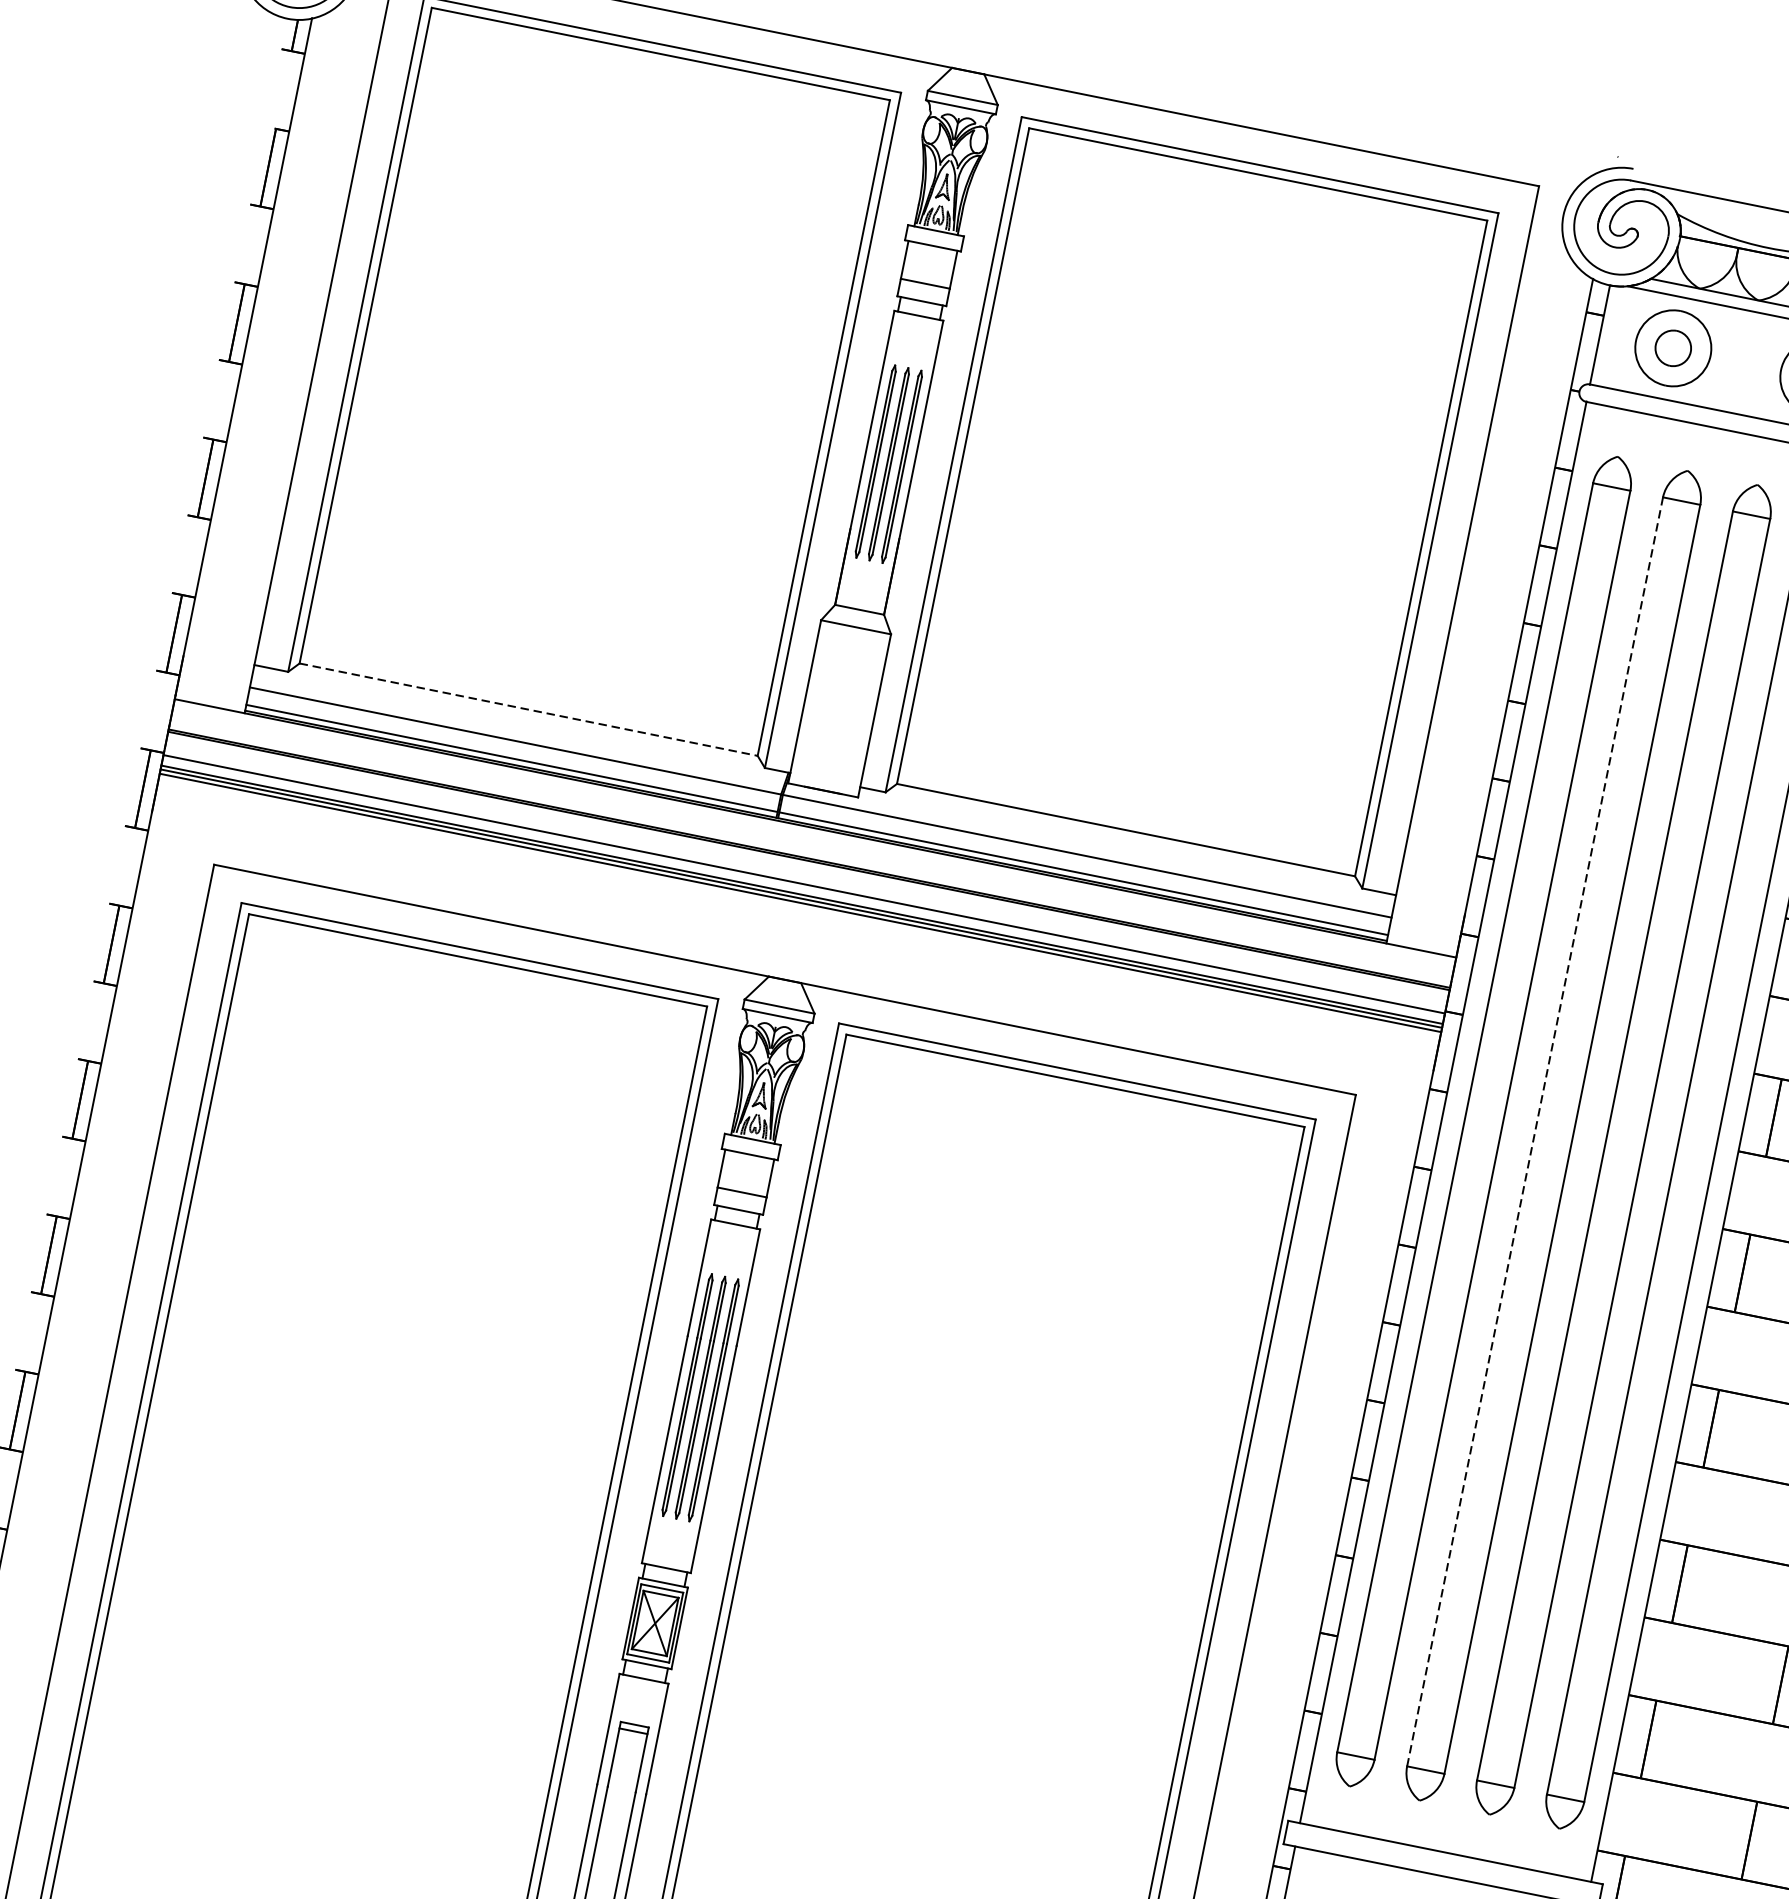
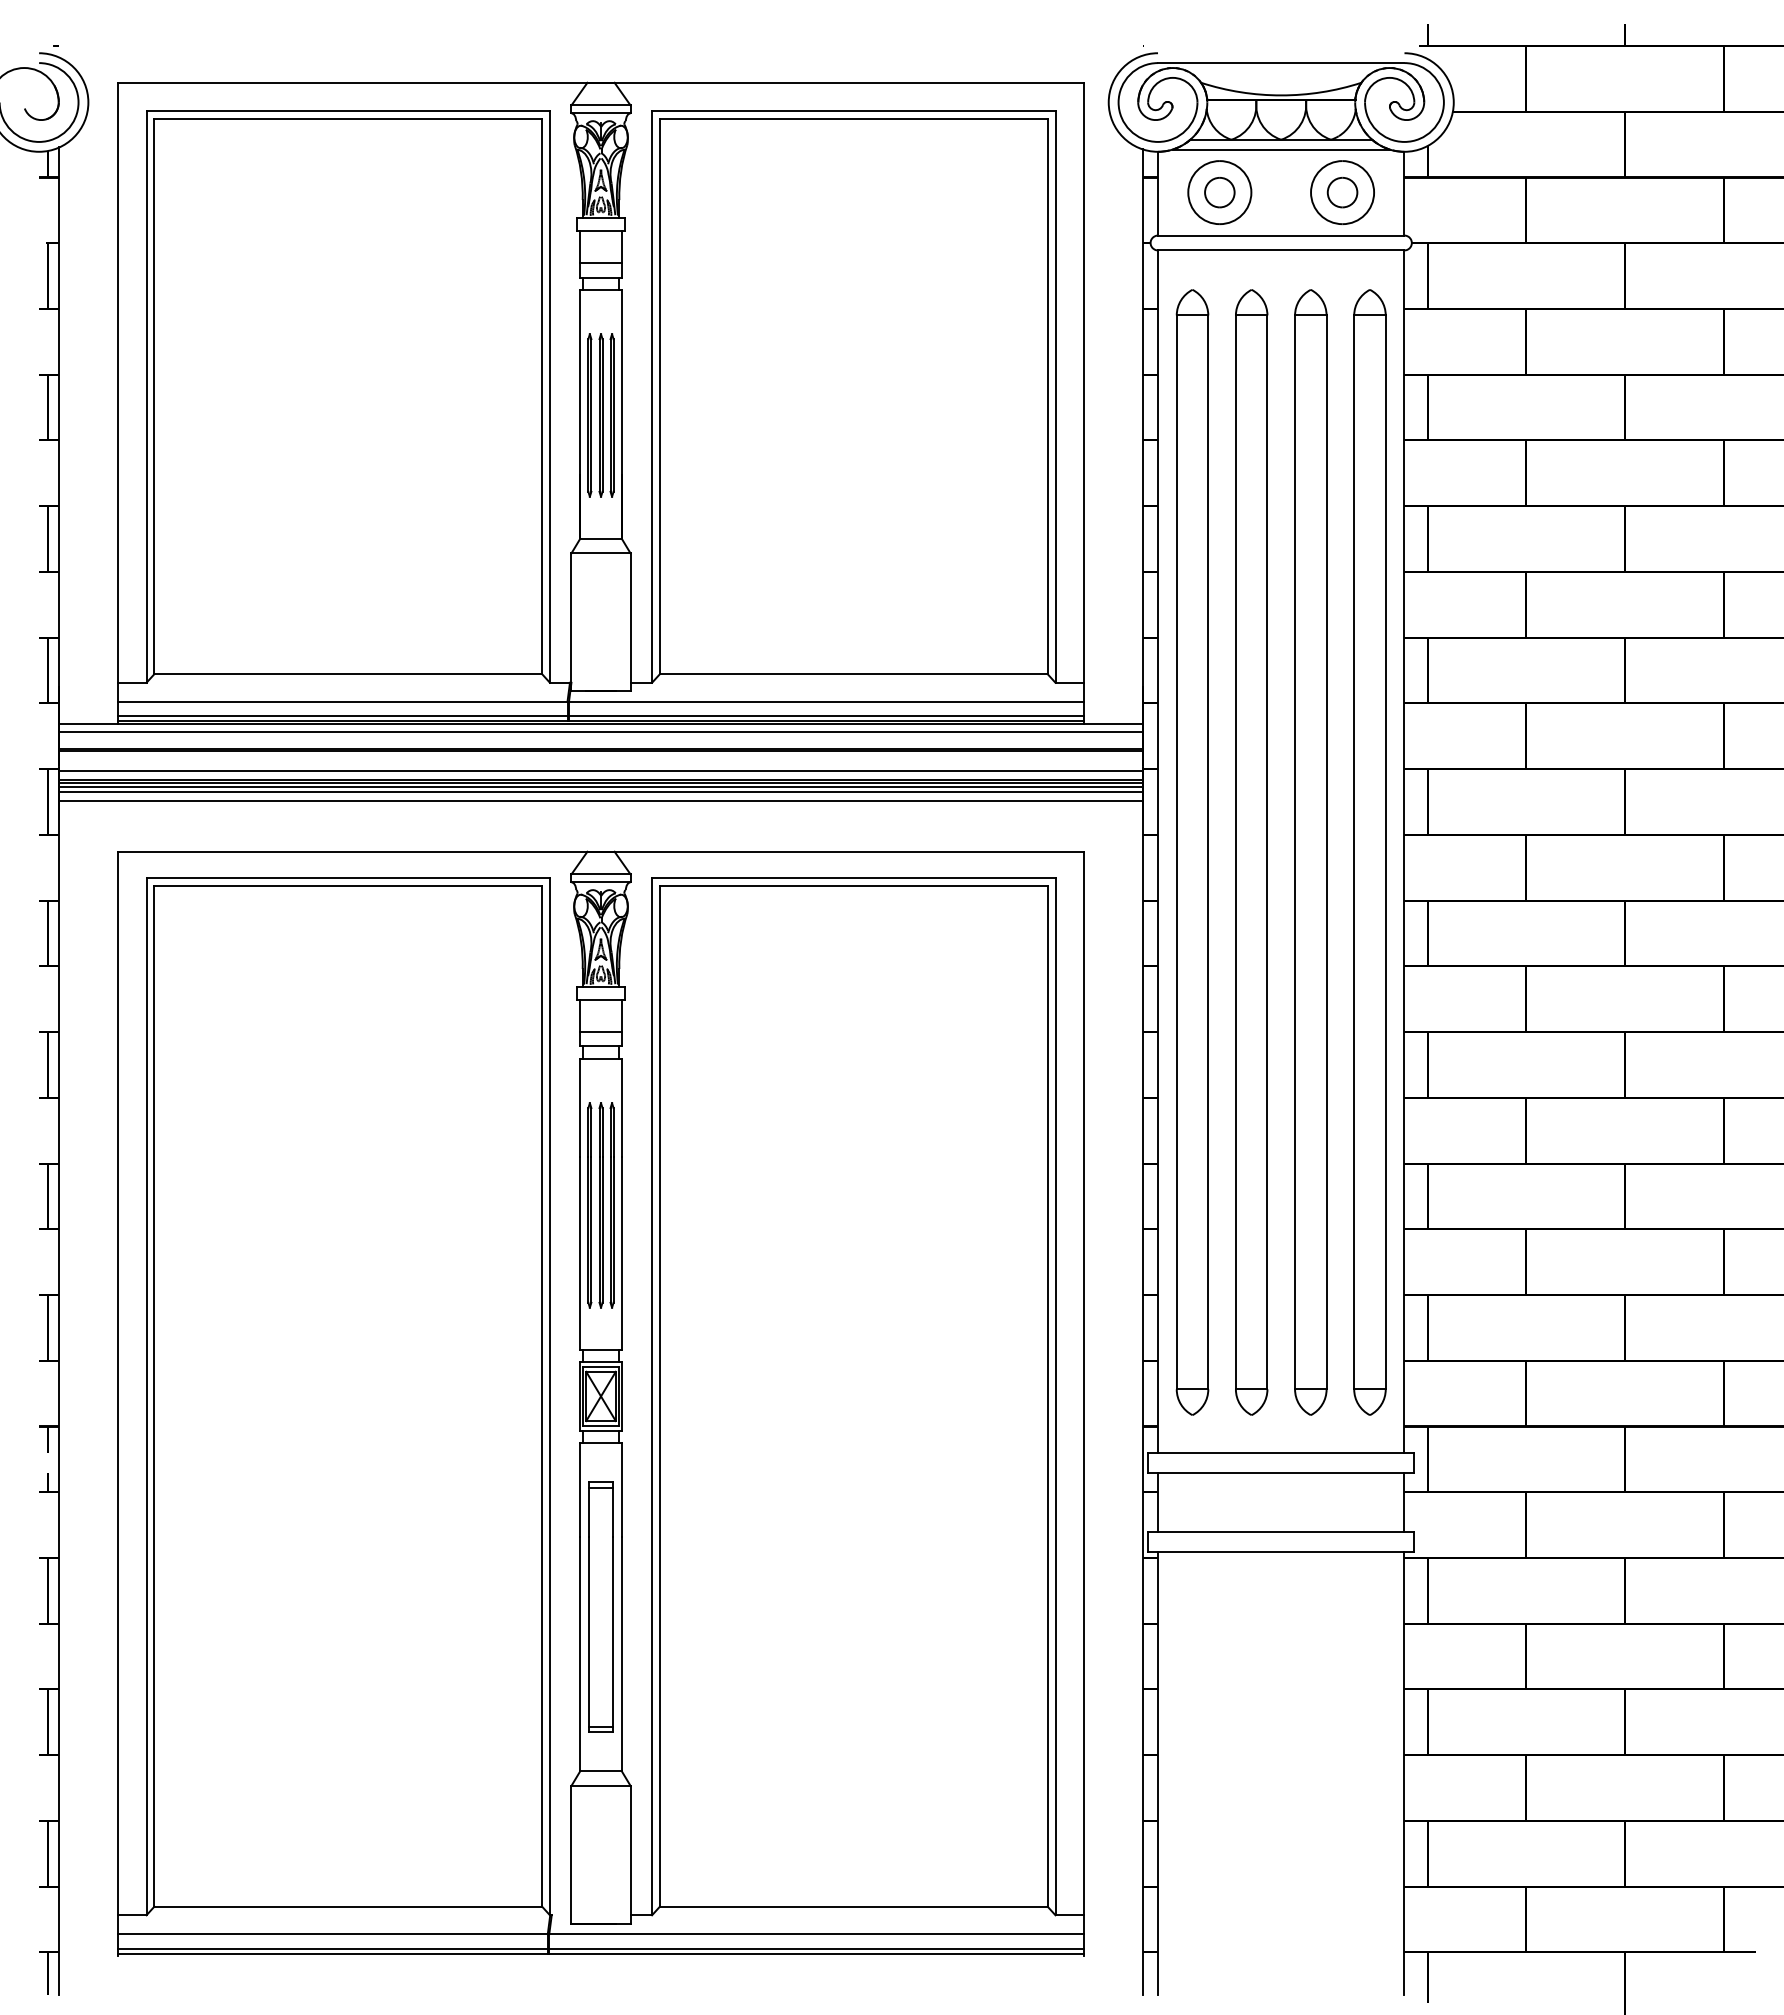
line: (528, 710) -> (348, 674), dashed -> solid
line: (812, 838) -> (600, 732), added
line: (798, 908) -> (600, 791), added
line: (796, 920) -> (600, 801), added
line: (1534, 1131) -> (1235, 852), dashed -> solid

